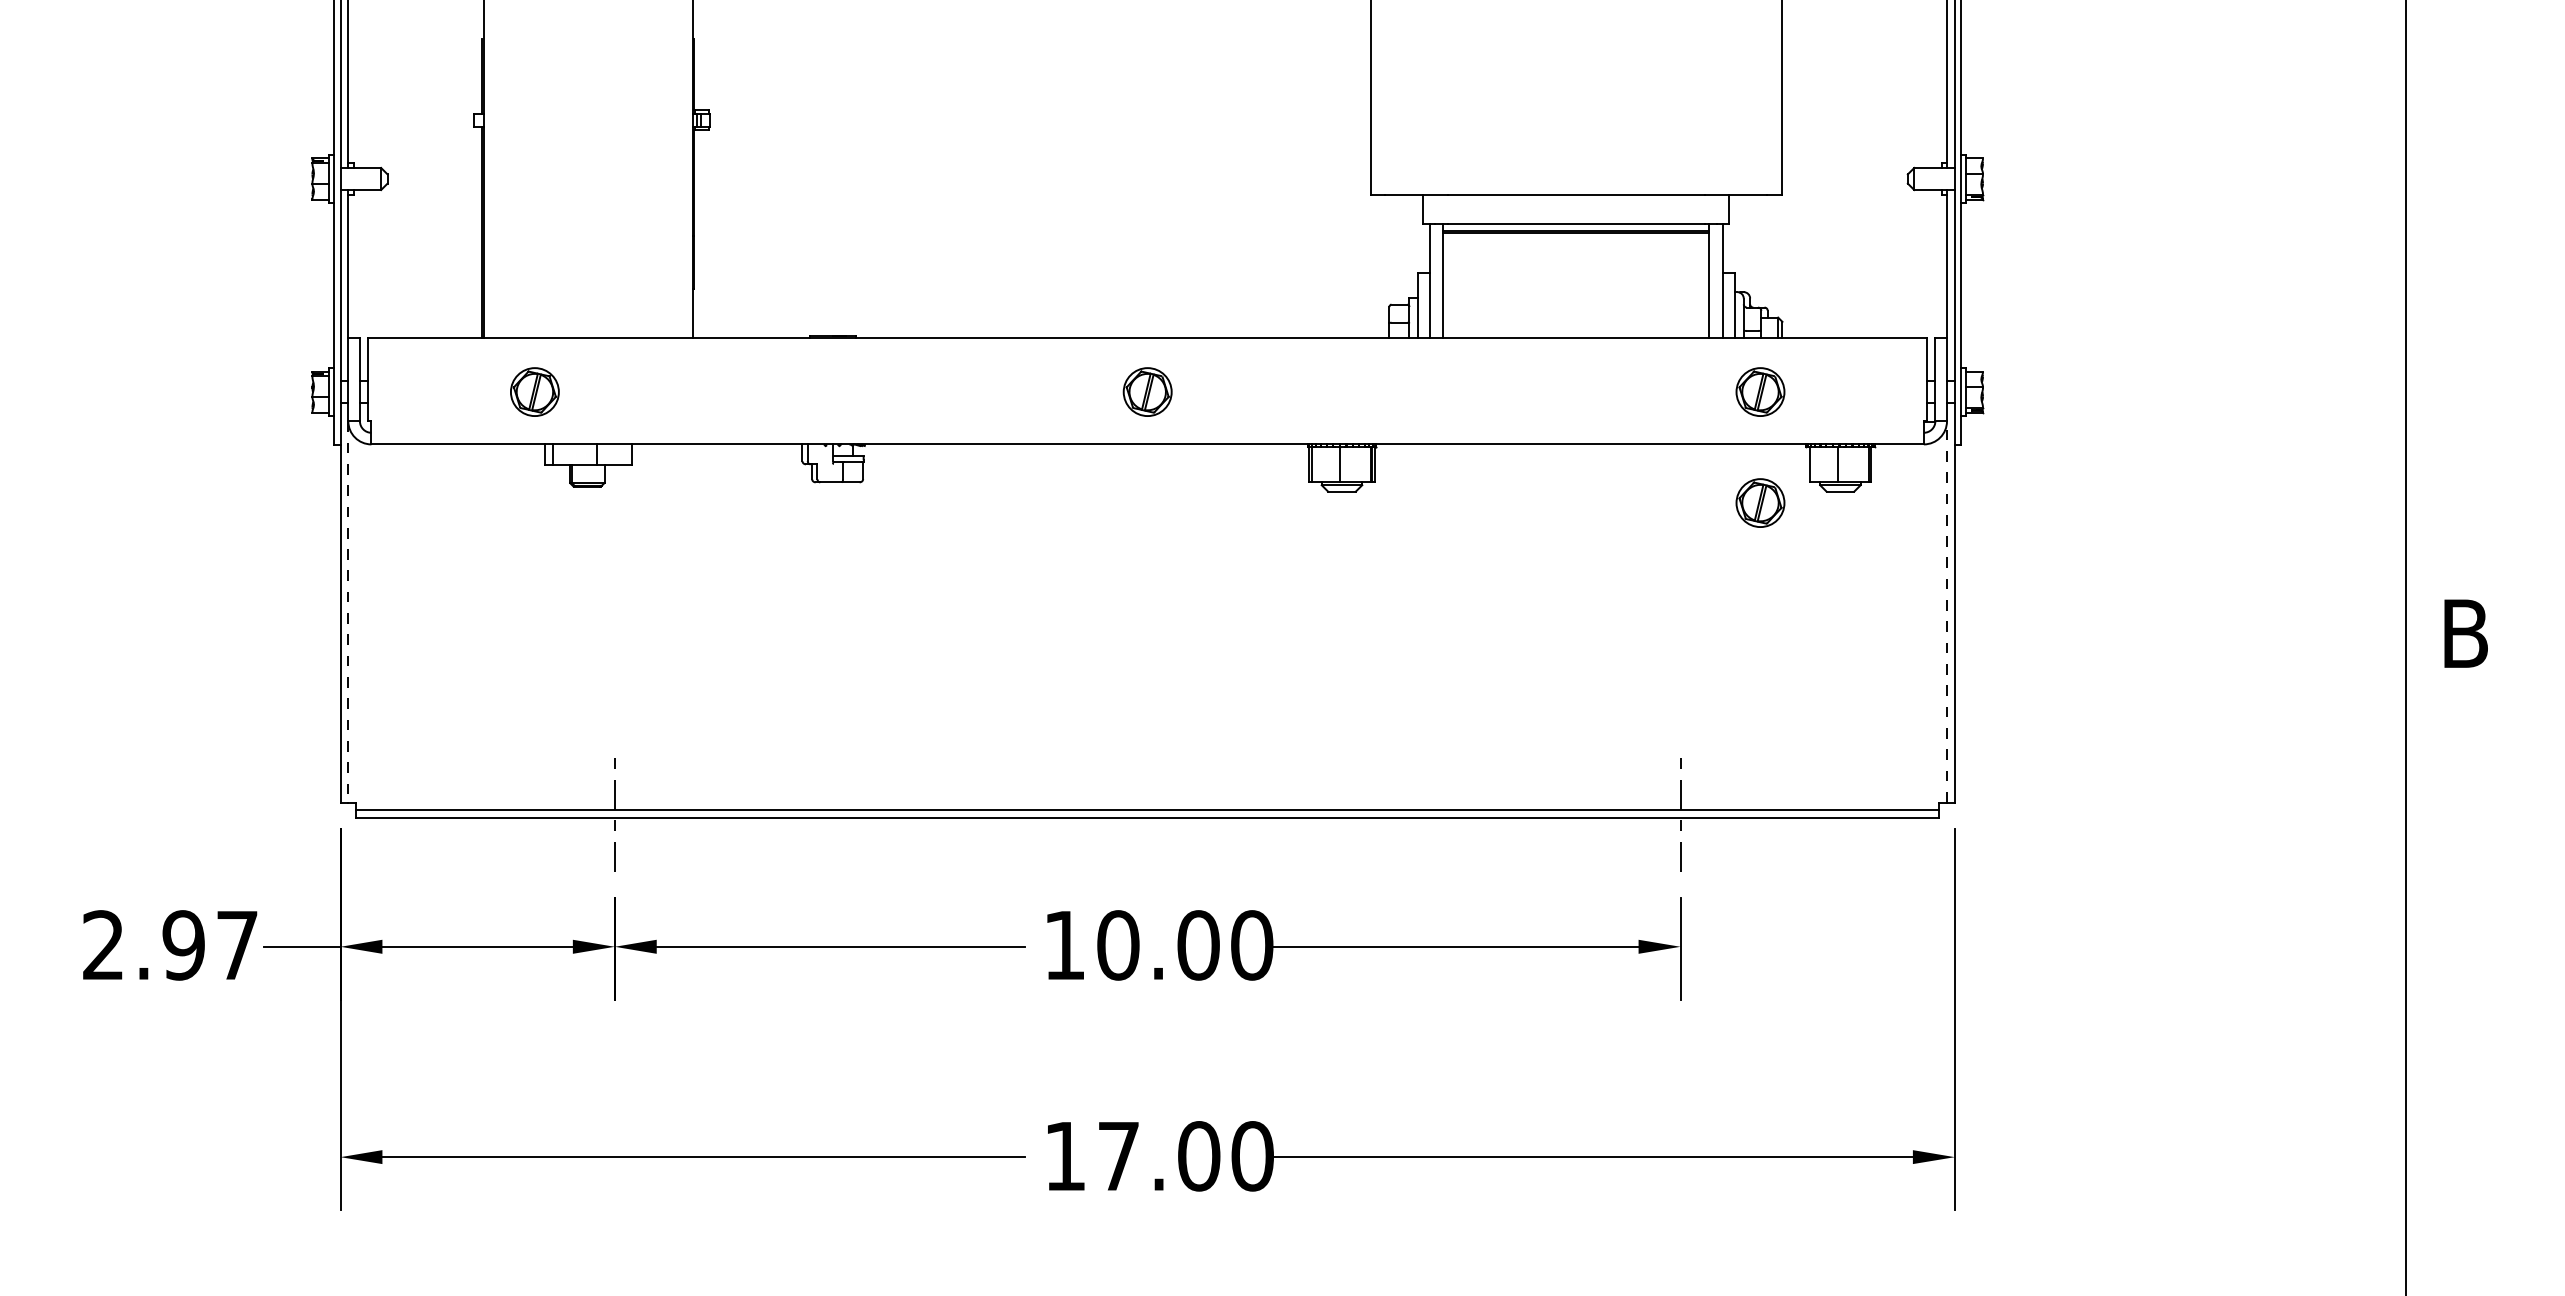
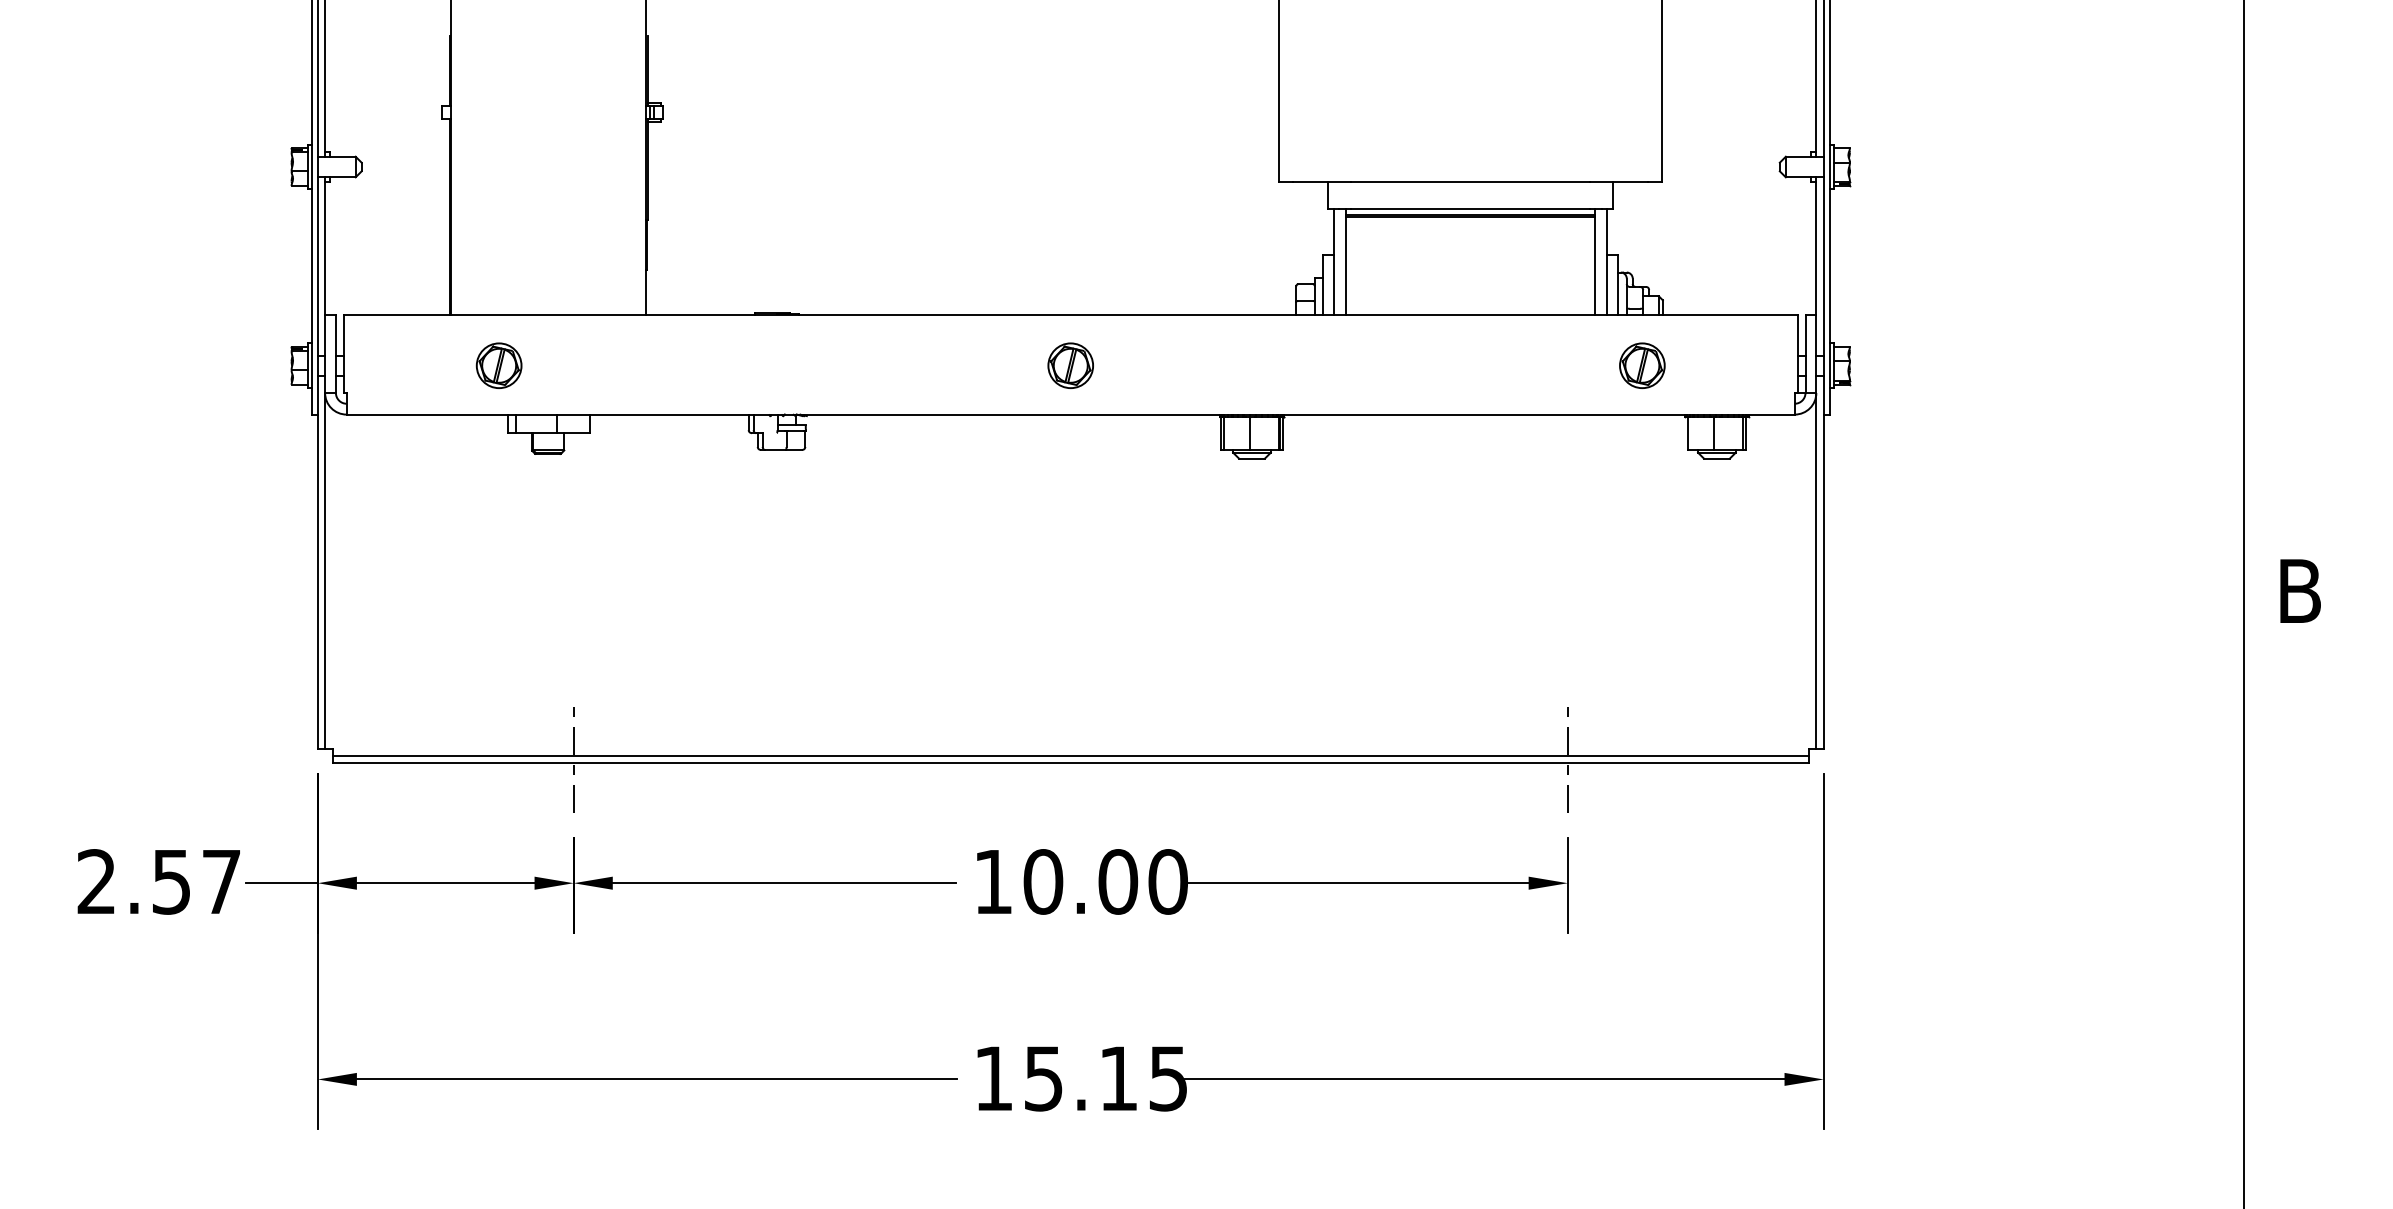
part: (1760, 502) -> (1642, 468), removed
line: (348, 611) -> (325, 570), dashed -> solid
line: (1947, 611) -> (1816, 570), dashed -> solid
text: (183, 945) -> (171, 882), 2.97 -> 2.57
text: (1185, 1156) -> (1106, 1078), 17.00 -> 15.15

